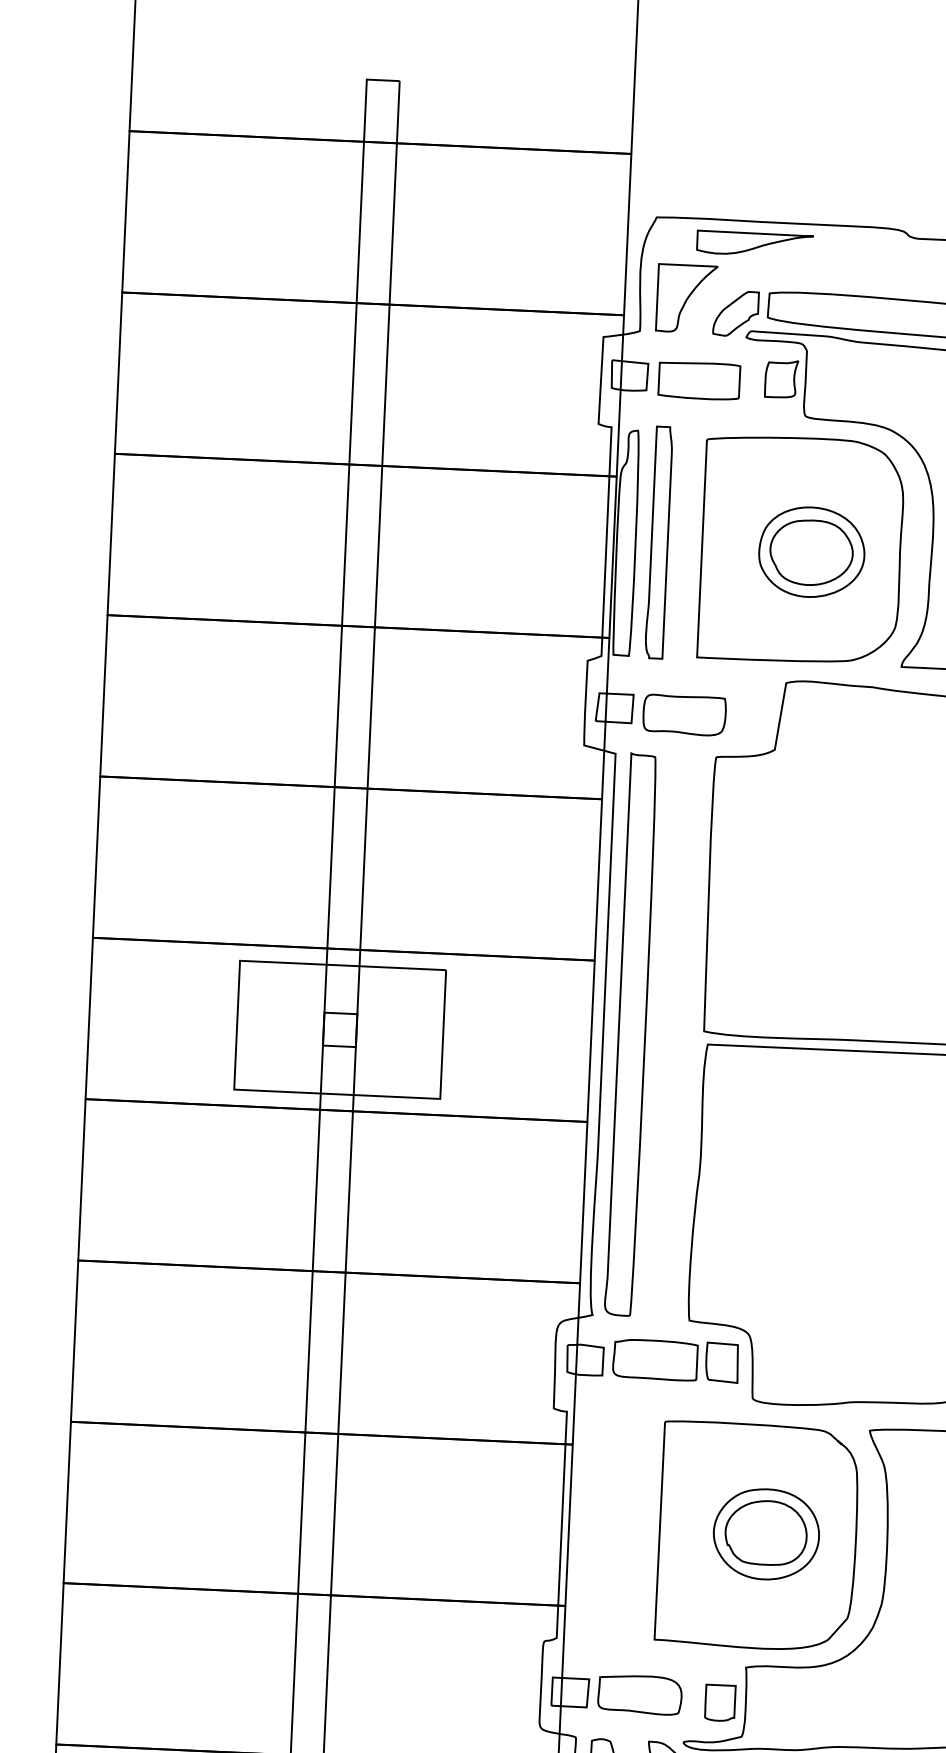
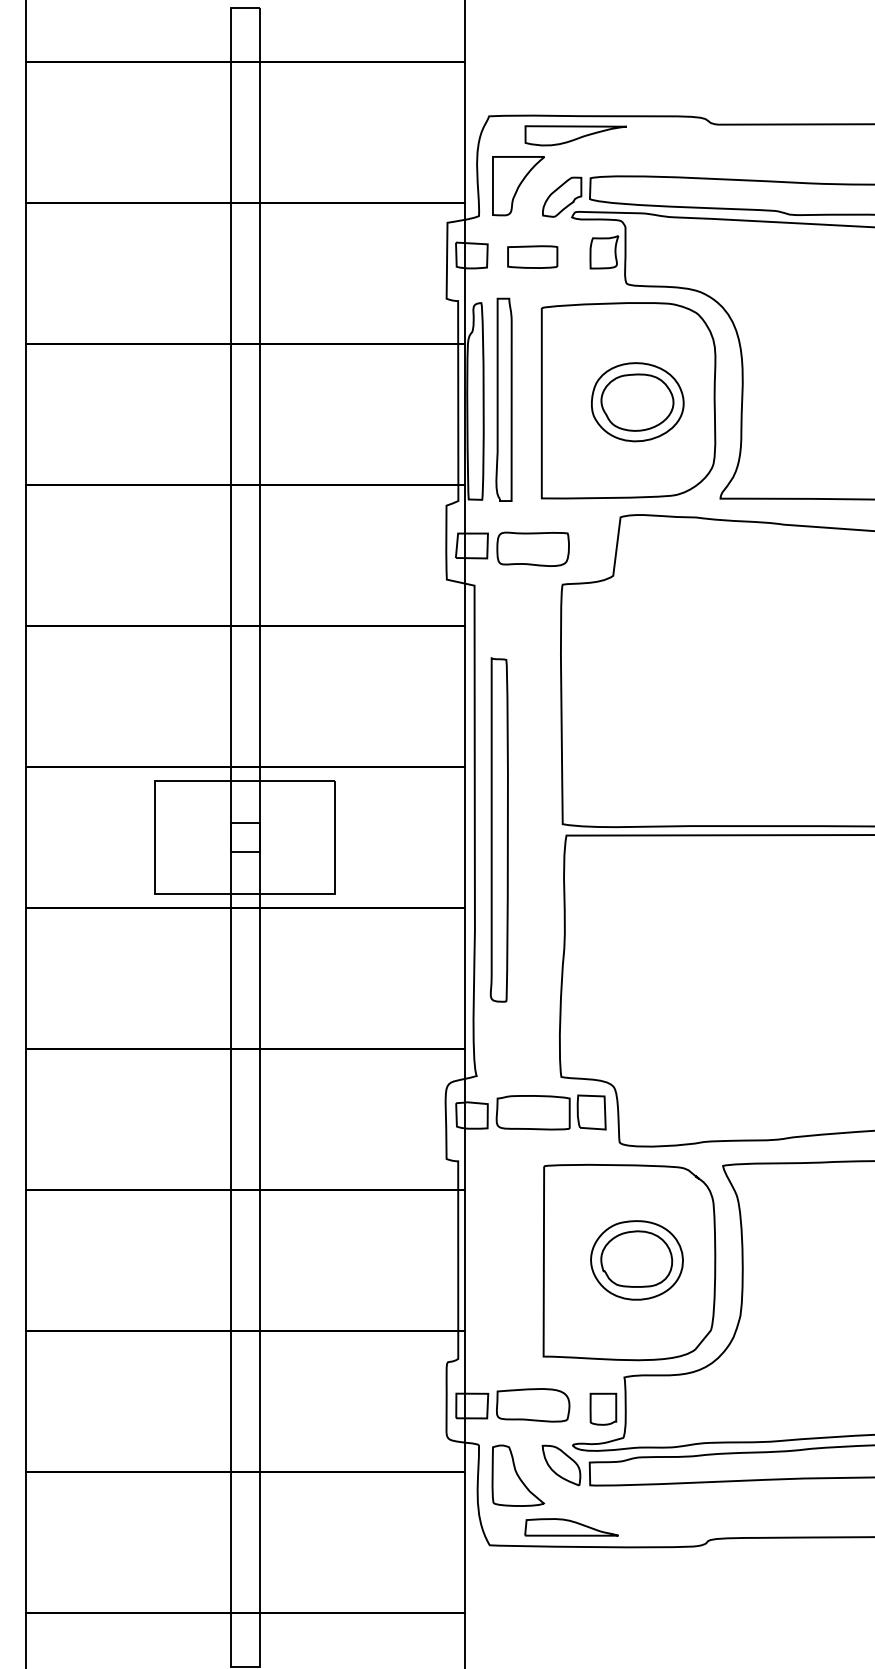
part: (699, 380) -> (532, 256), size x0.7
part: (631, 1034) -> (499, 829), size x0.7

